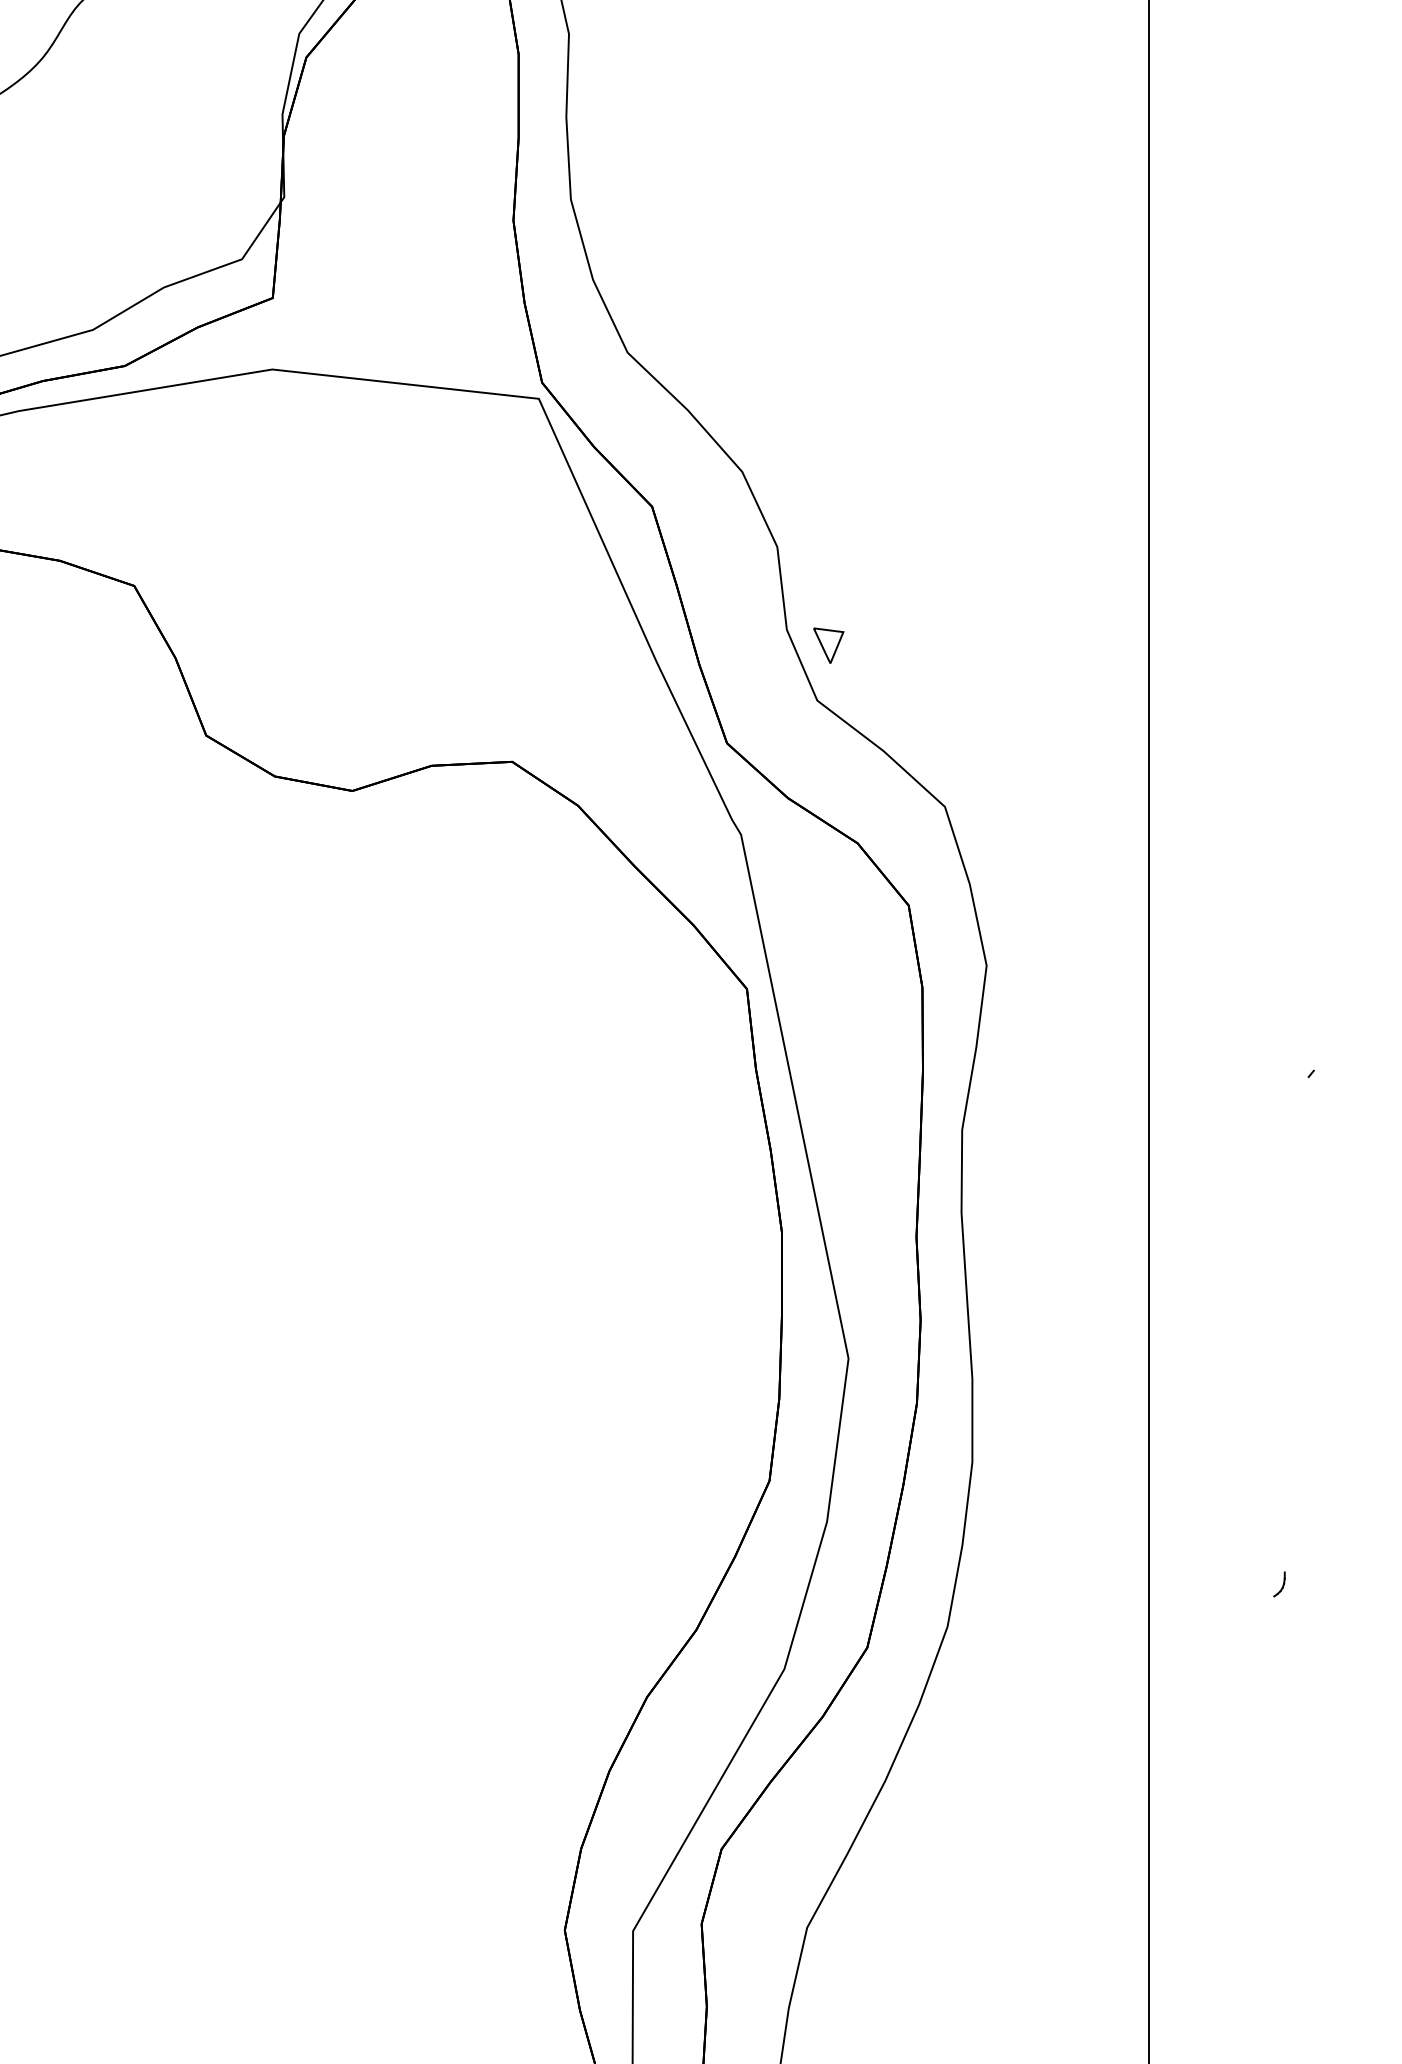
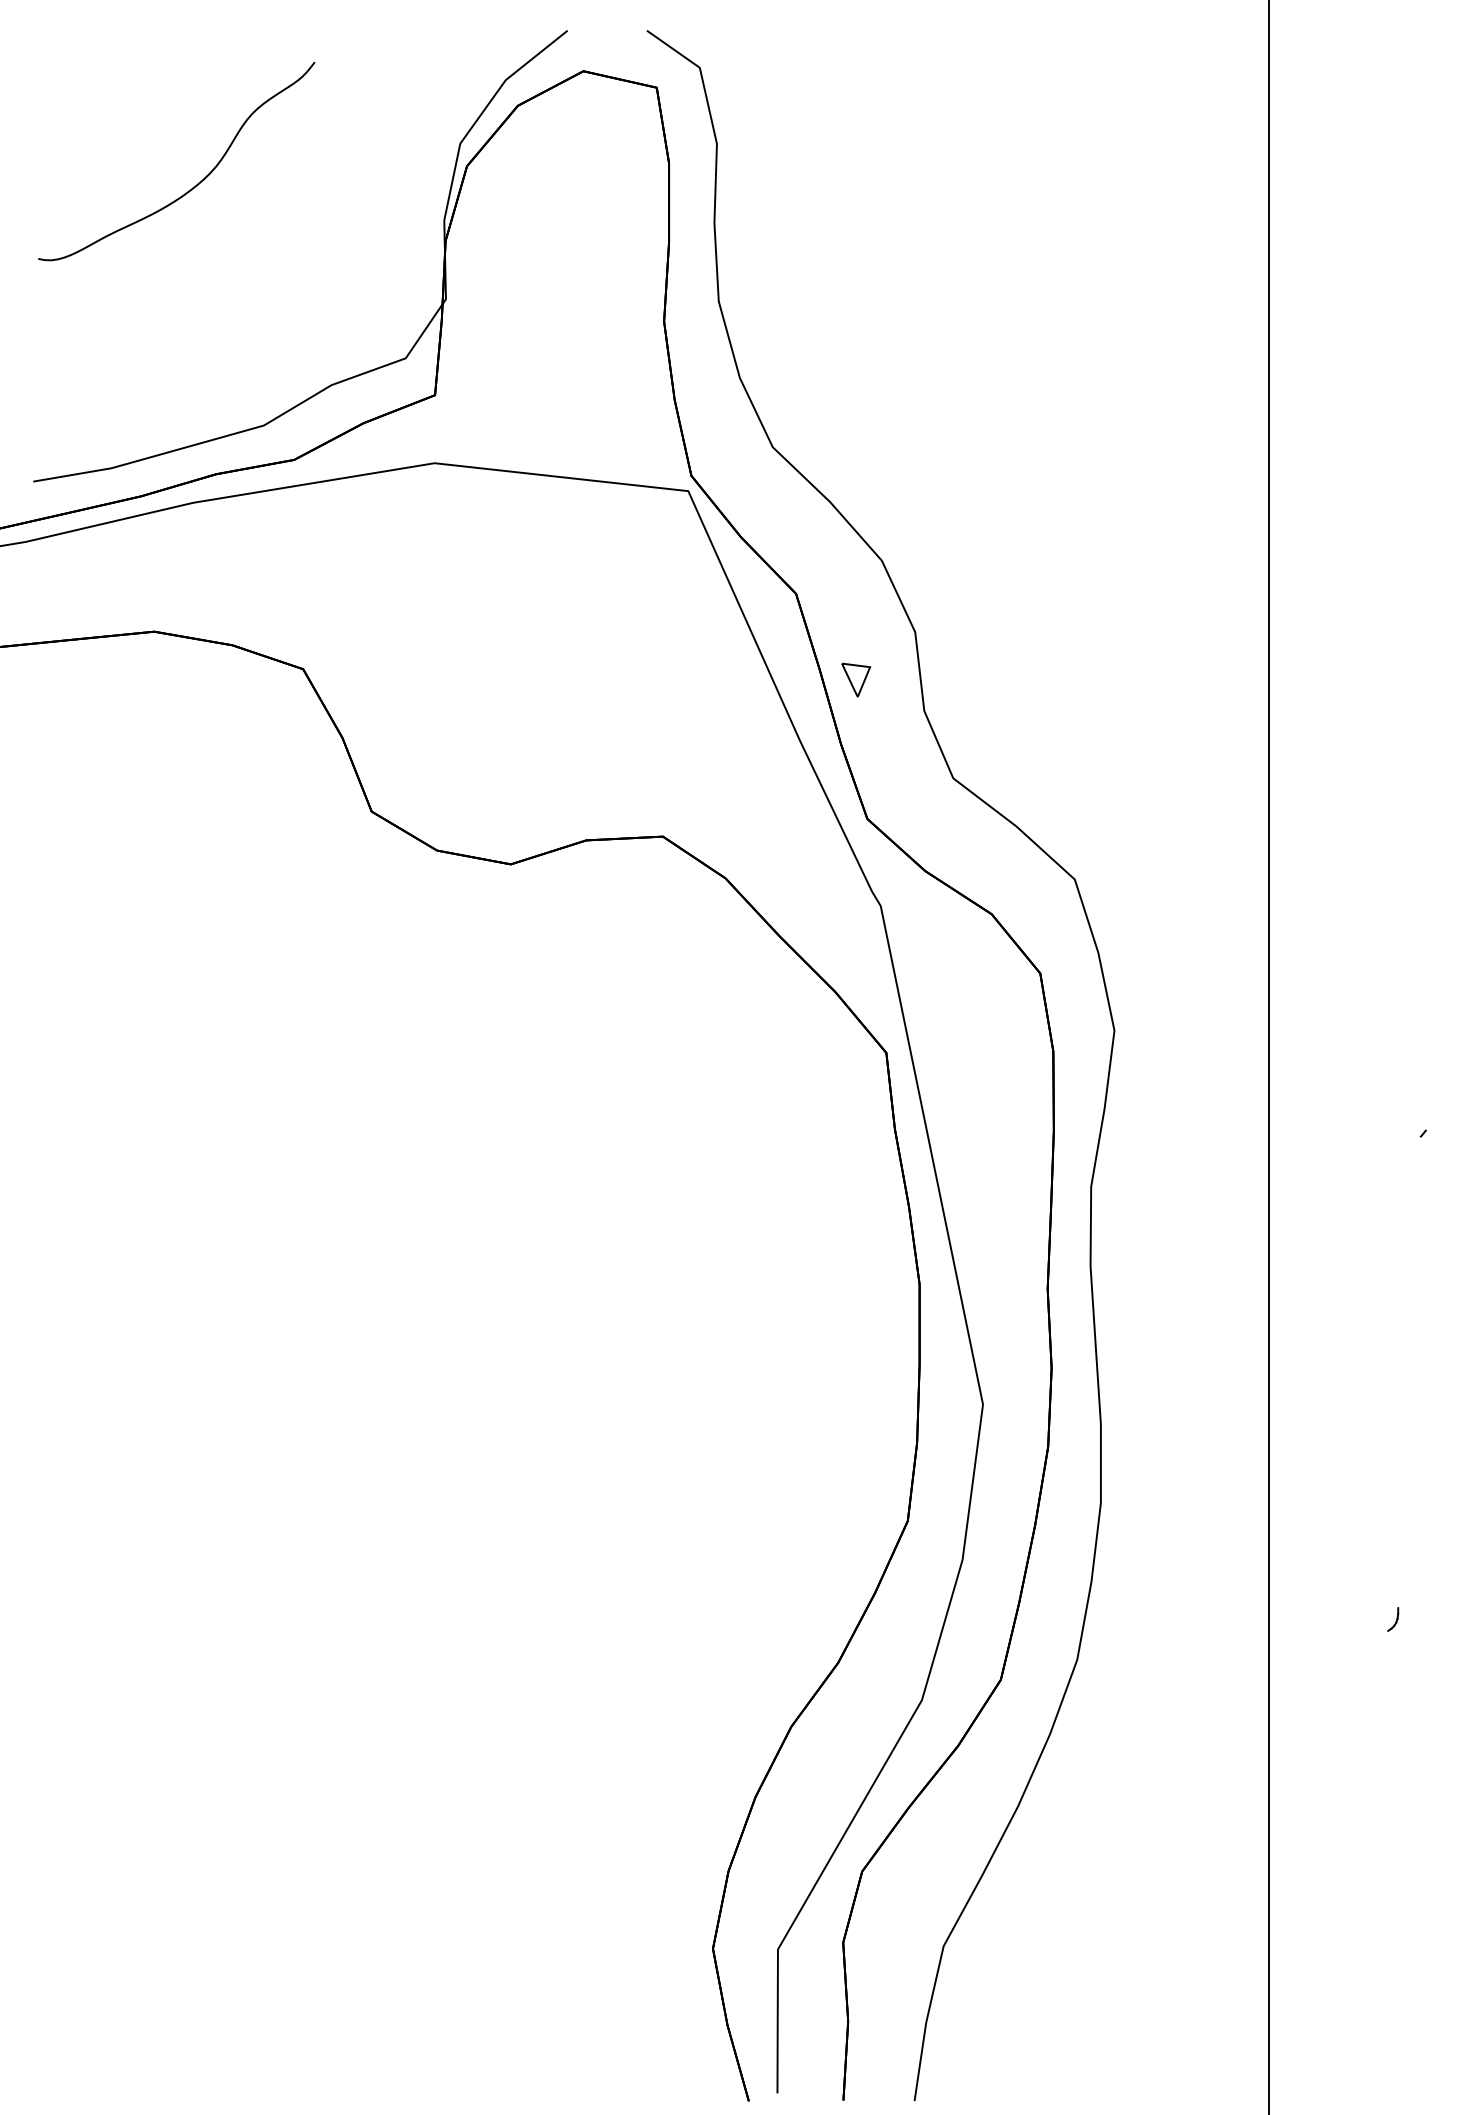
part: (829, 645) -> (856, 679), moved

